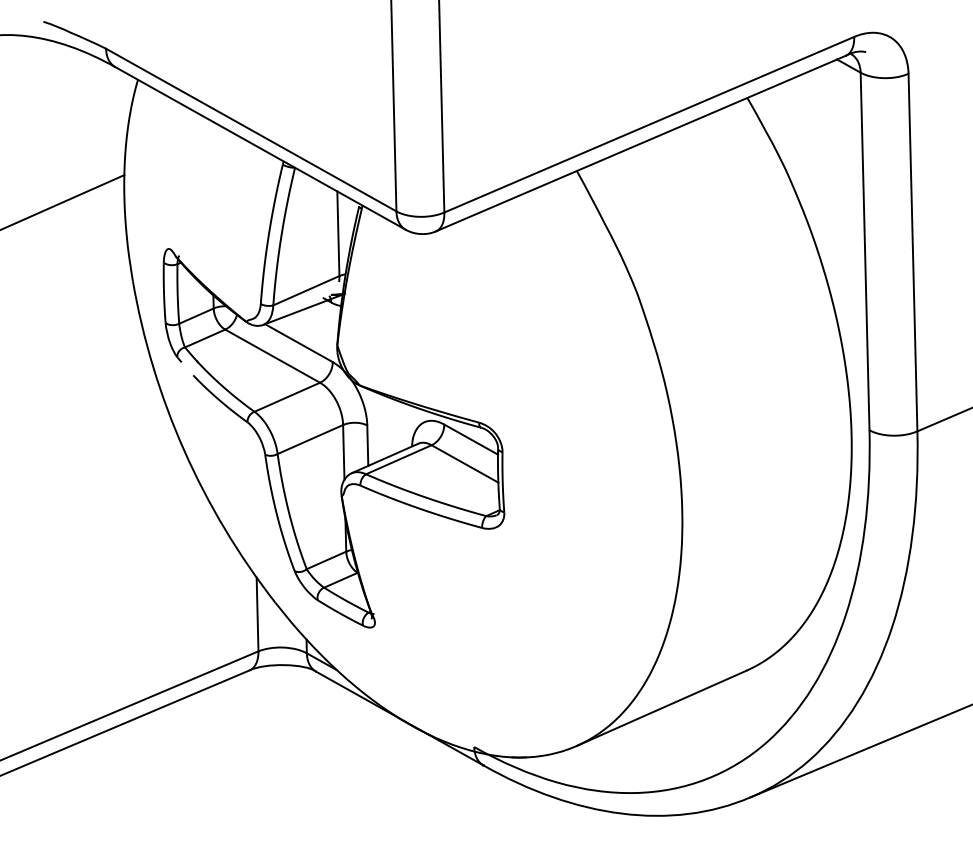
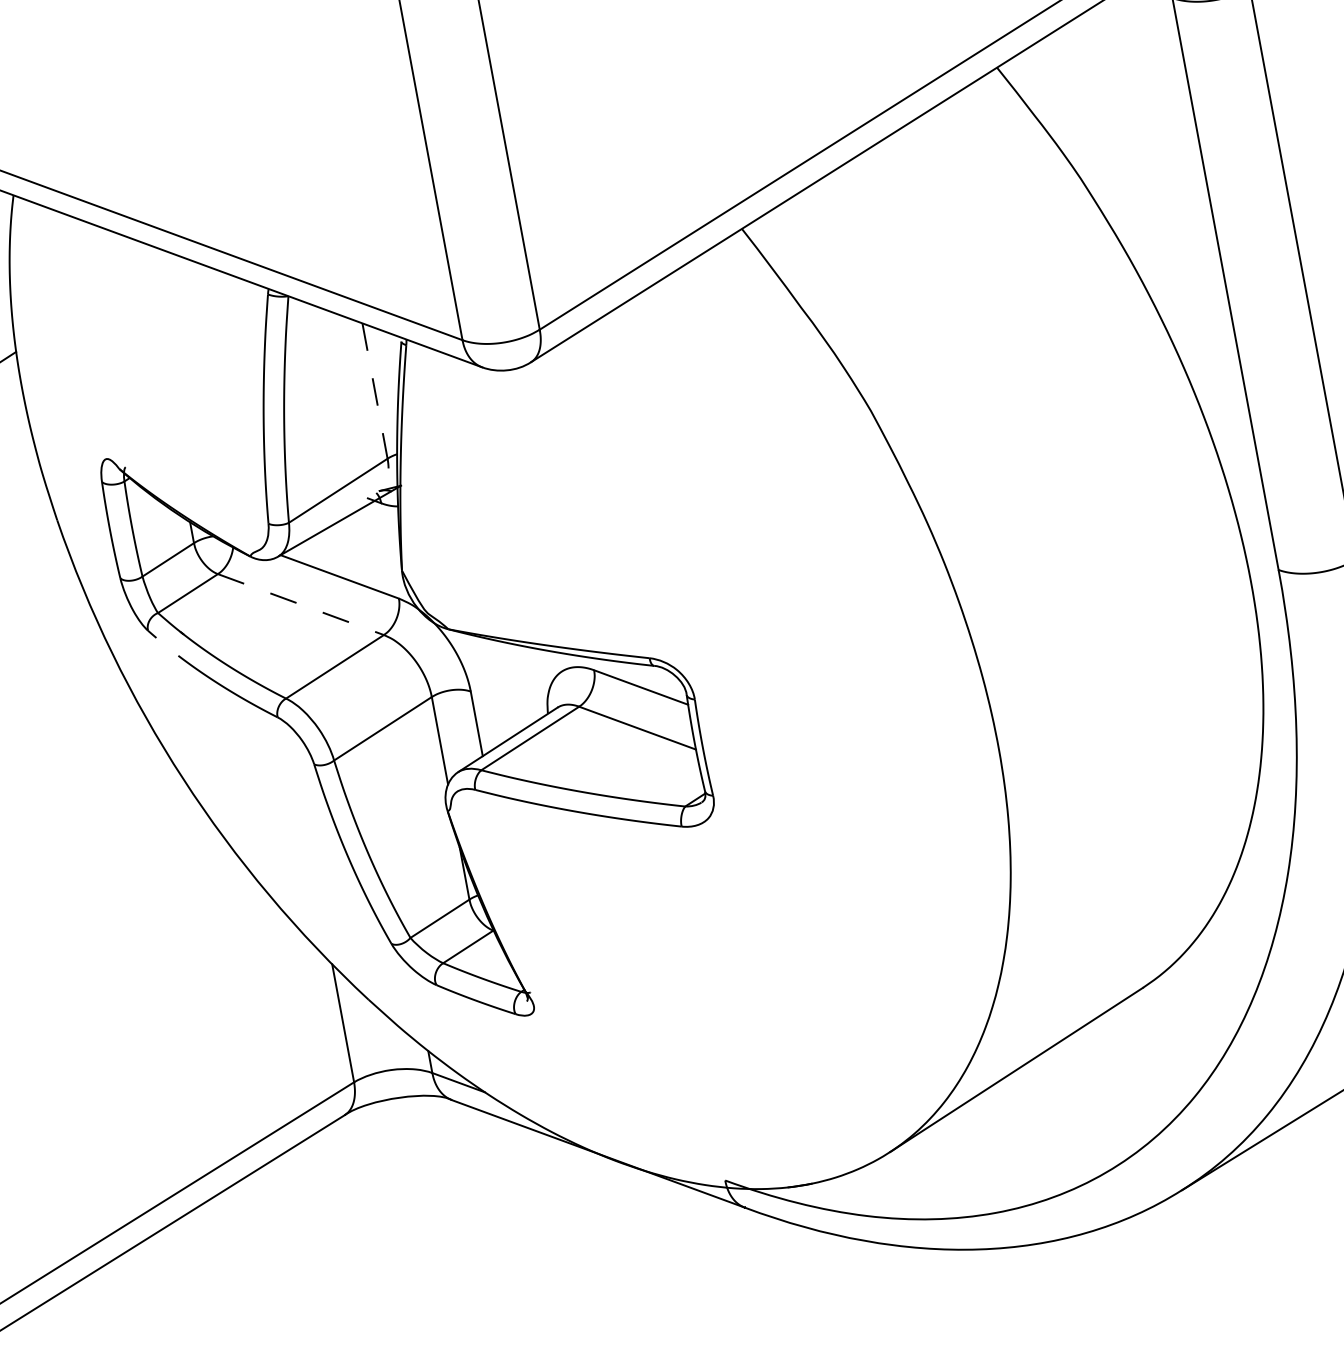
line: (338, 234) -> (375, 392), solid -> dashed
line: (273, 356) -> (302, 604), solid -> dashed

